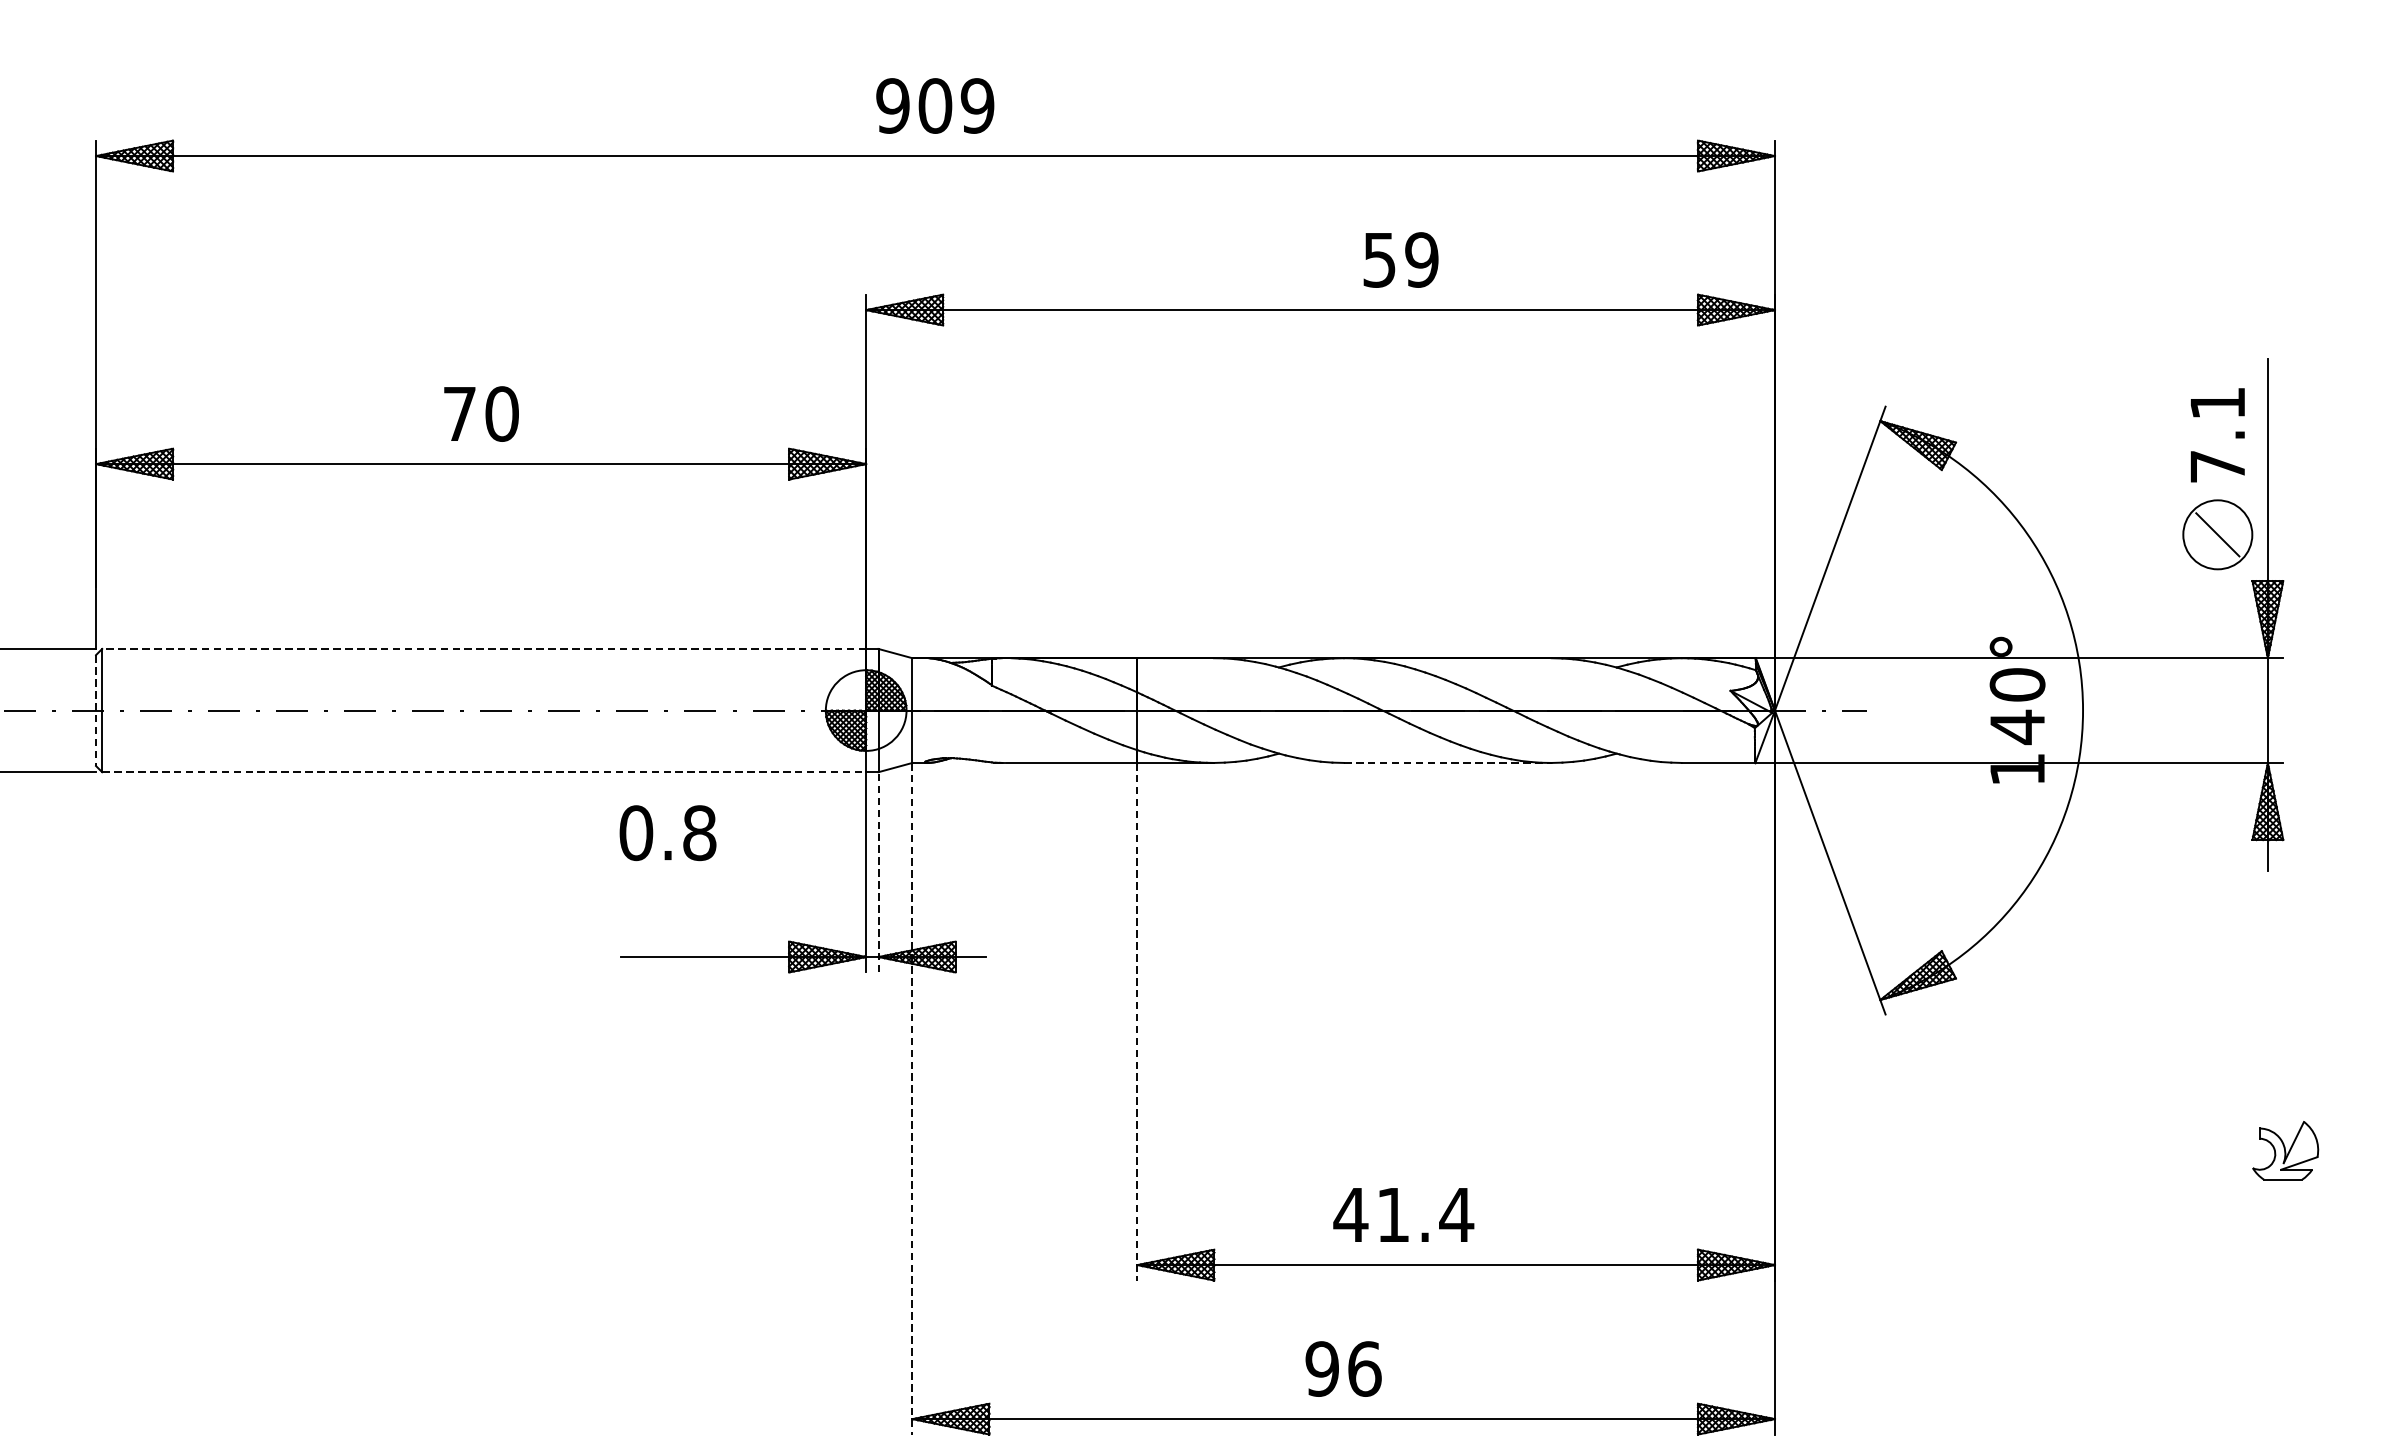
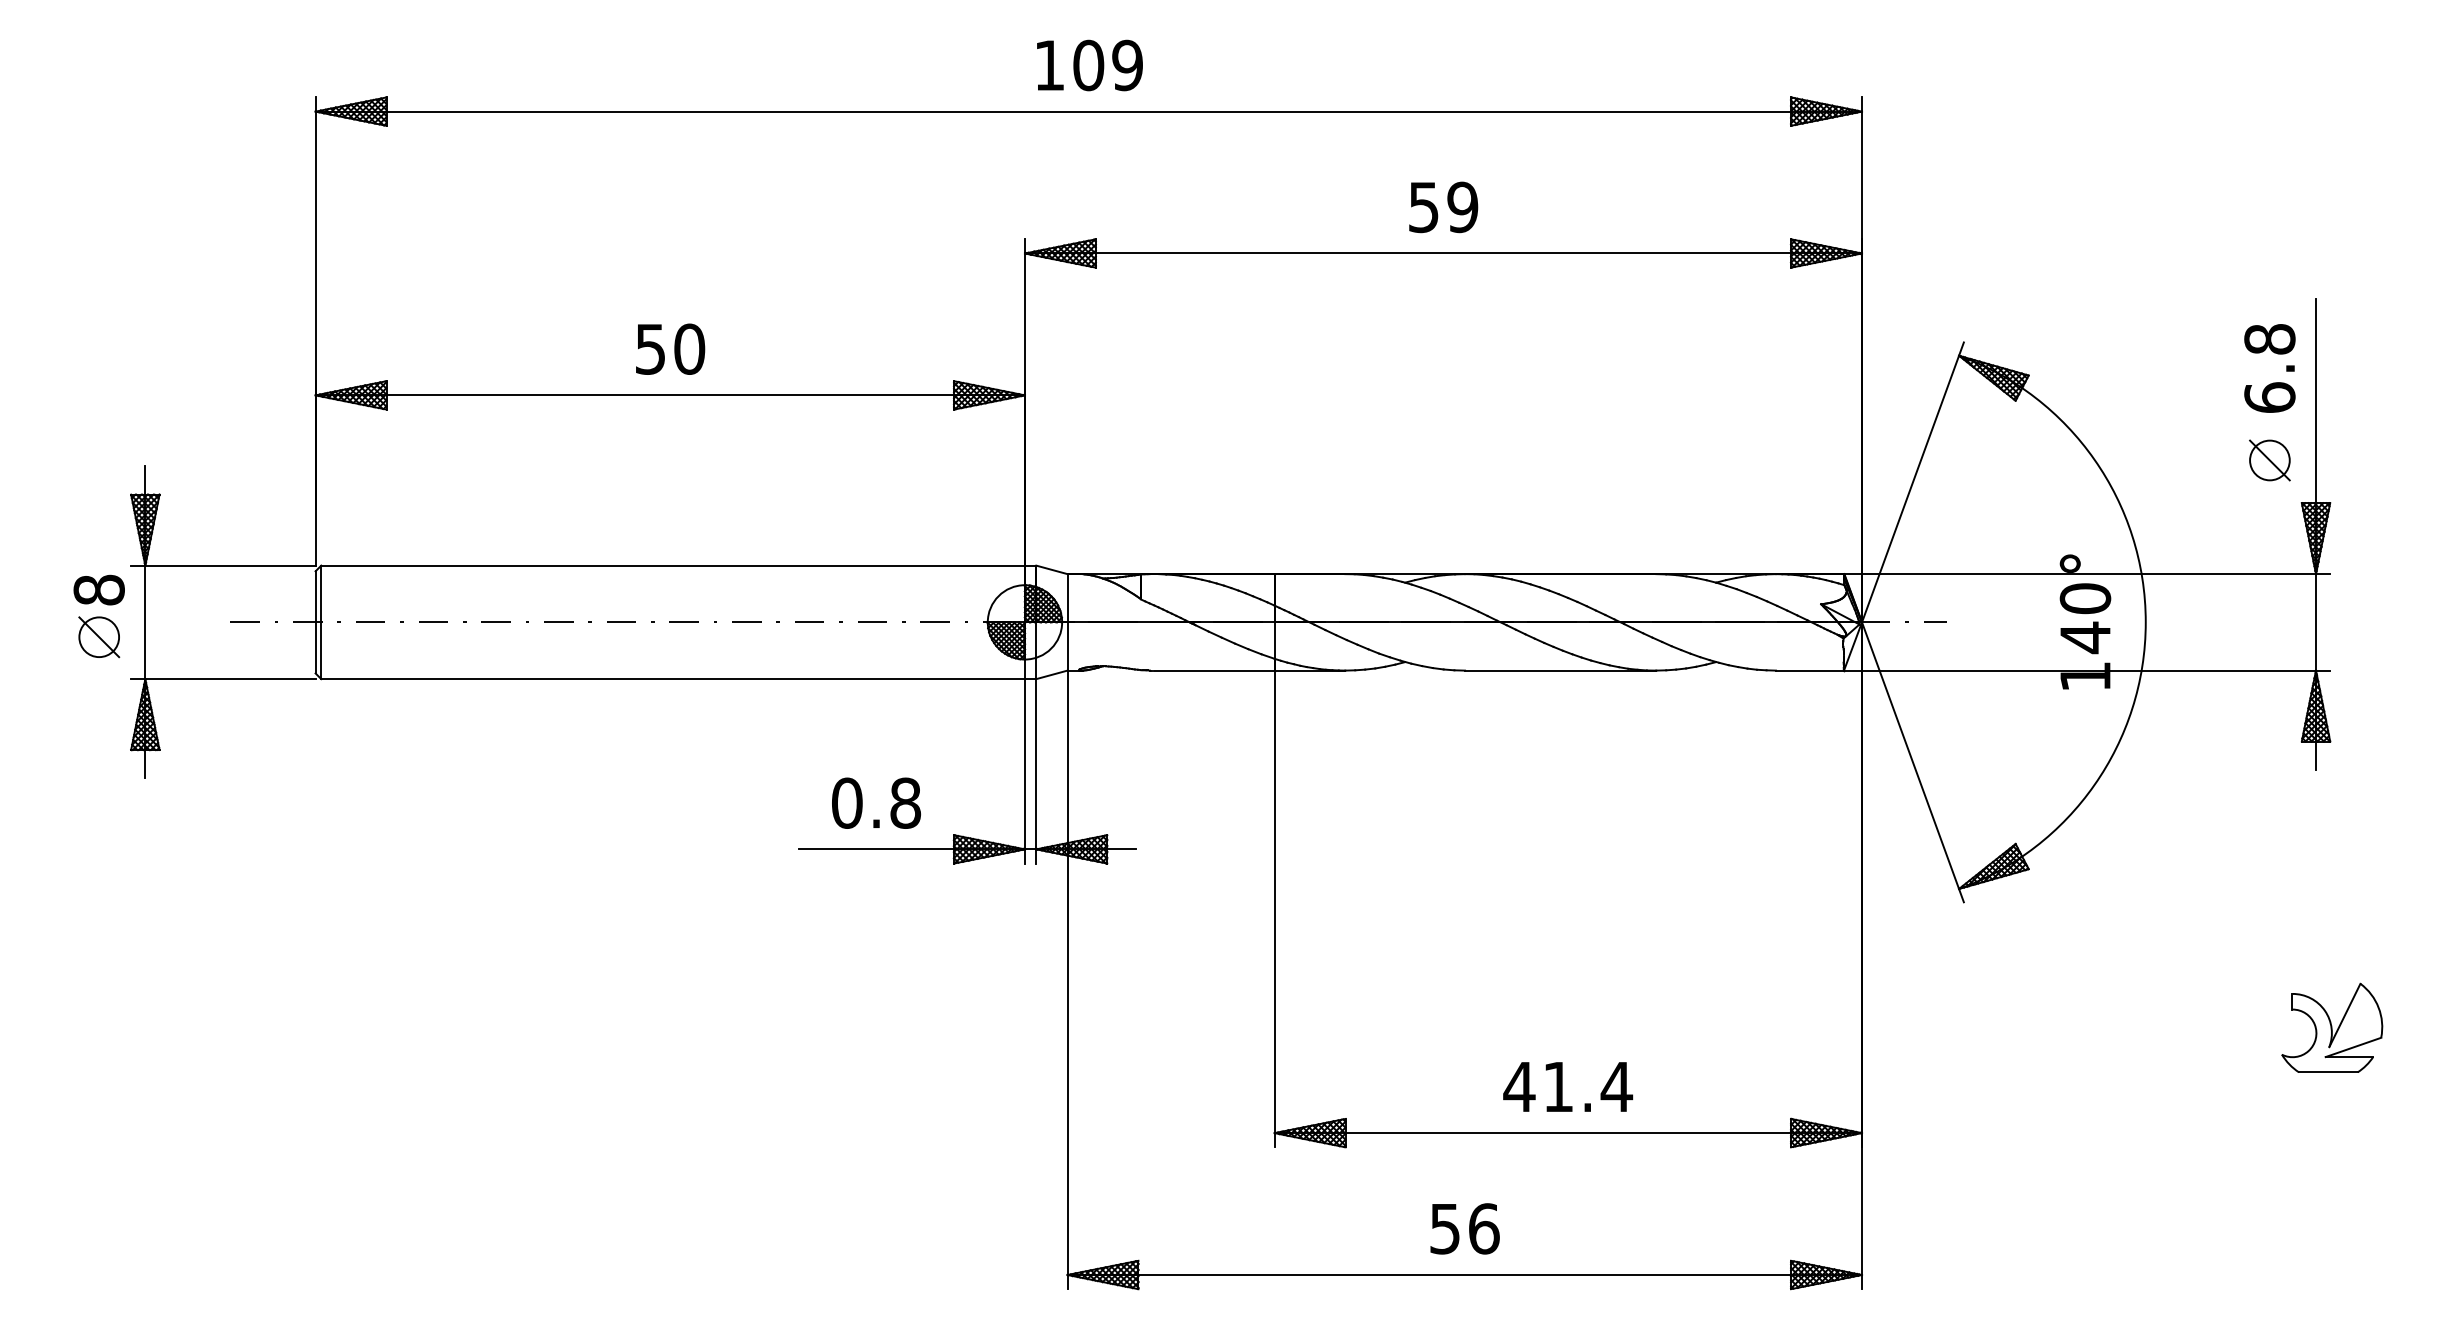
text: (892, 105) -> (1049, 65), 909 -> 109
text: (1400, 260) -> (1443, 207), moved
text: (459, 414) -> (650, 349), 70 -> 50
text: (2217, 434) -> (2269, 368), 7.1 -> 6.8
circle: (2217, 534) -> (2269, 460), size x0.62
line: (484, 648) -> (673, 565), dashed -> solid
line: (95, 710) -> (315, 622), dashed -> solid
line: (1447, 762) -> (1560, 670), dashed -> solid
line: (484, 772) -> (673, 679), dashed -> solid
text: (668, 832) -> (876, 802), moved
line: (878, 871) -> (1036, 770), dashed -> solid
line: (1137, 1022) -> (1274, 909), dashed -> solid
line: (912, 1099) -> (1067, 980), dashed -> solid
part: (2285, 1150) -> (2332, 1027), size x1.67
text: (1404, 1214) -> (1568, 1086), moved
text: (1321, 1368) -> (1444, 1228), 96 -> 56

